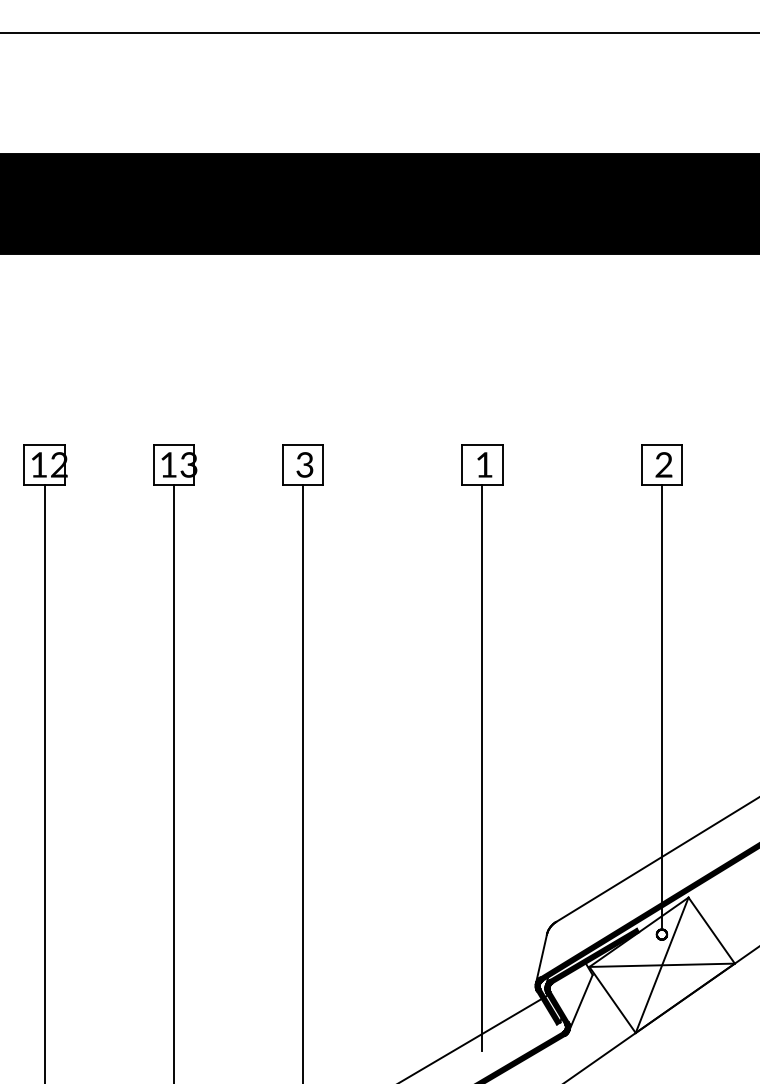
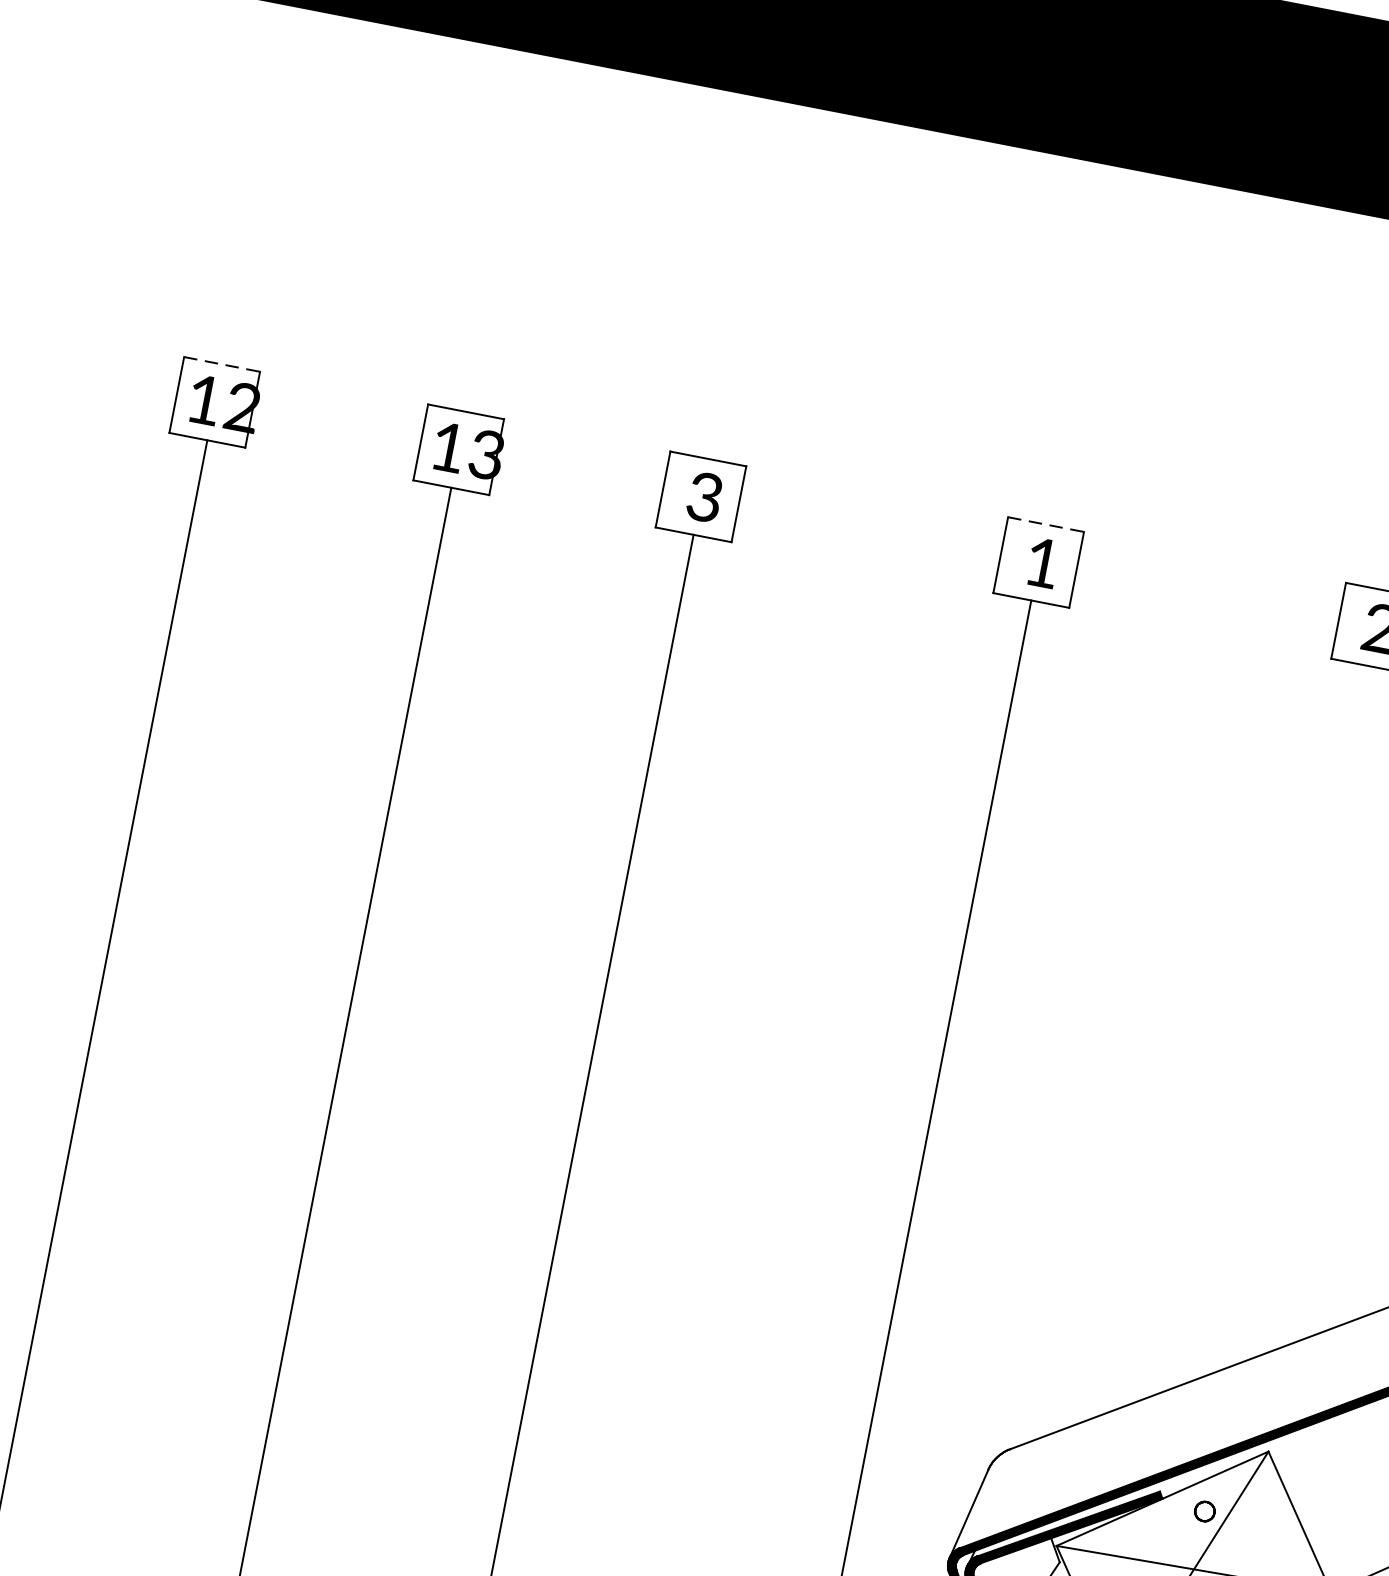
line: (44, 444) -> (222, 363), solid -> dashed
line: (482, 444) -> (1046, 523), solid -> dashed
line: (661, 707) -> (1287, 1084), removed

